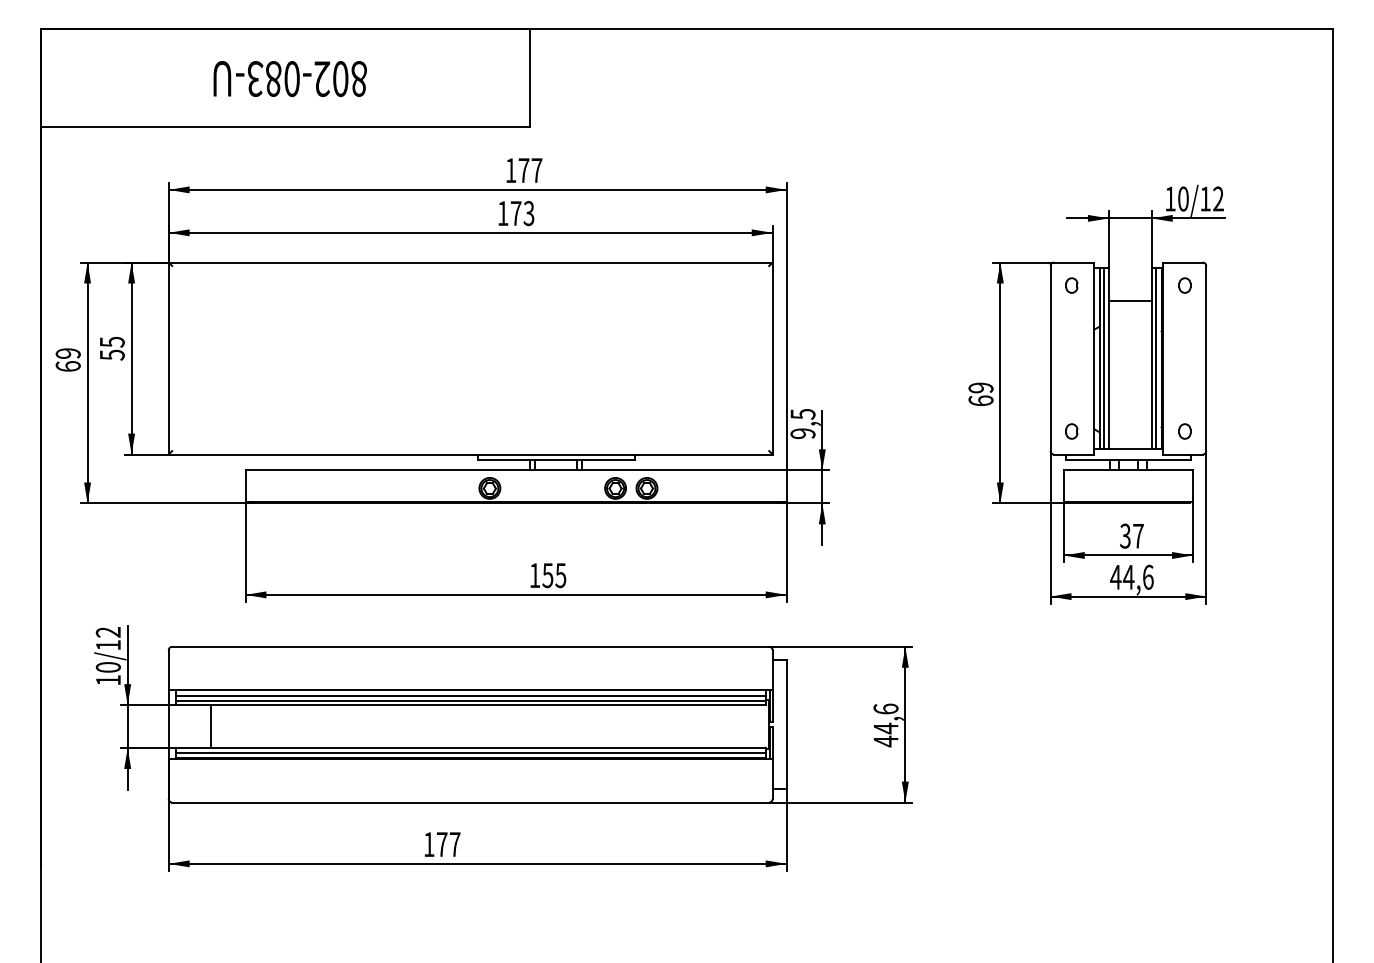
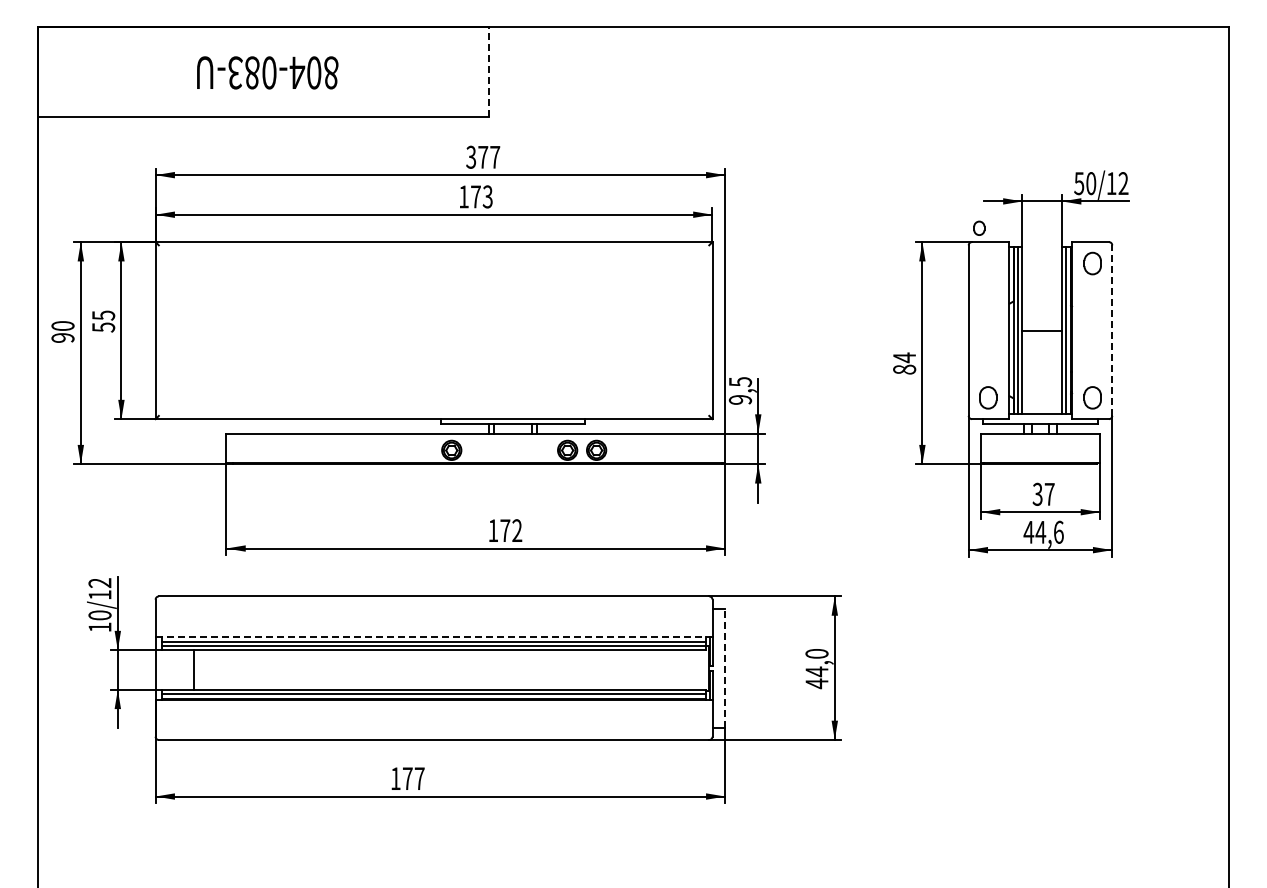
line: (529, 77) -> (488, 71), solid -> dashed
text: (322, 78) -> (297, 72), 802-083-U -> 804-083-U
text: (511, 169) -> (471, 156), 177 -> 377
text: (1170, 198) -> (1079, 183), 10/12 -> 50/12
part: (1072, 284) -> (979, 227), moved
part: (1184, 284) -> (1092, 262), size x1.6
line: (1130, 300) -> (1042, 330), moved
line: (1206, 358) -> (1112, 330), solid -> dashed
text: (67, 359) -> (62, 331), 69 -> 90
text: (980, 394) -> (904, 363), 69 -> 84
part: (1072, 431) -> (988, 397), size x1.6
part: (1184, 431) -> (1092, 397), size x1.6
text: (554, 575) -> (511, 530), 155 -> 172
line: (471, 690) -> (434, 636), solid -> dashed
text: (885, 708) -> (816, 653), 44,6 -> 44,0
line: (786, 724) -> (725, 668), solid -> dashed

